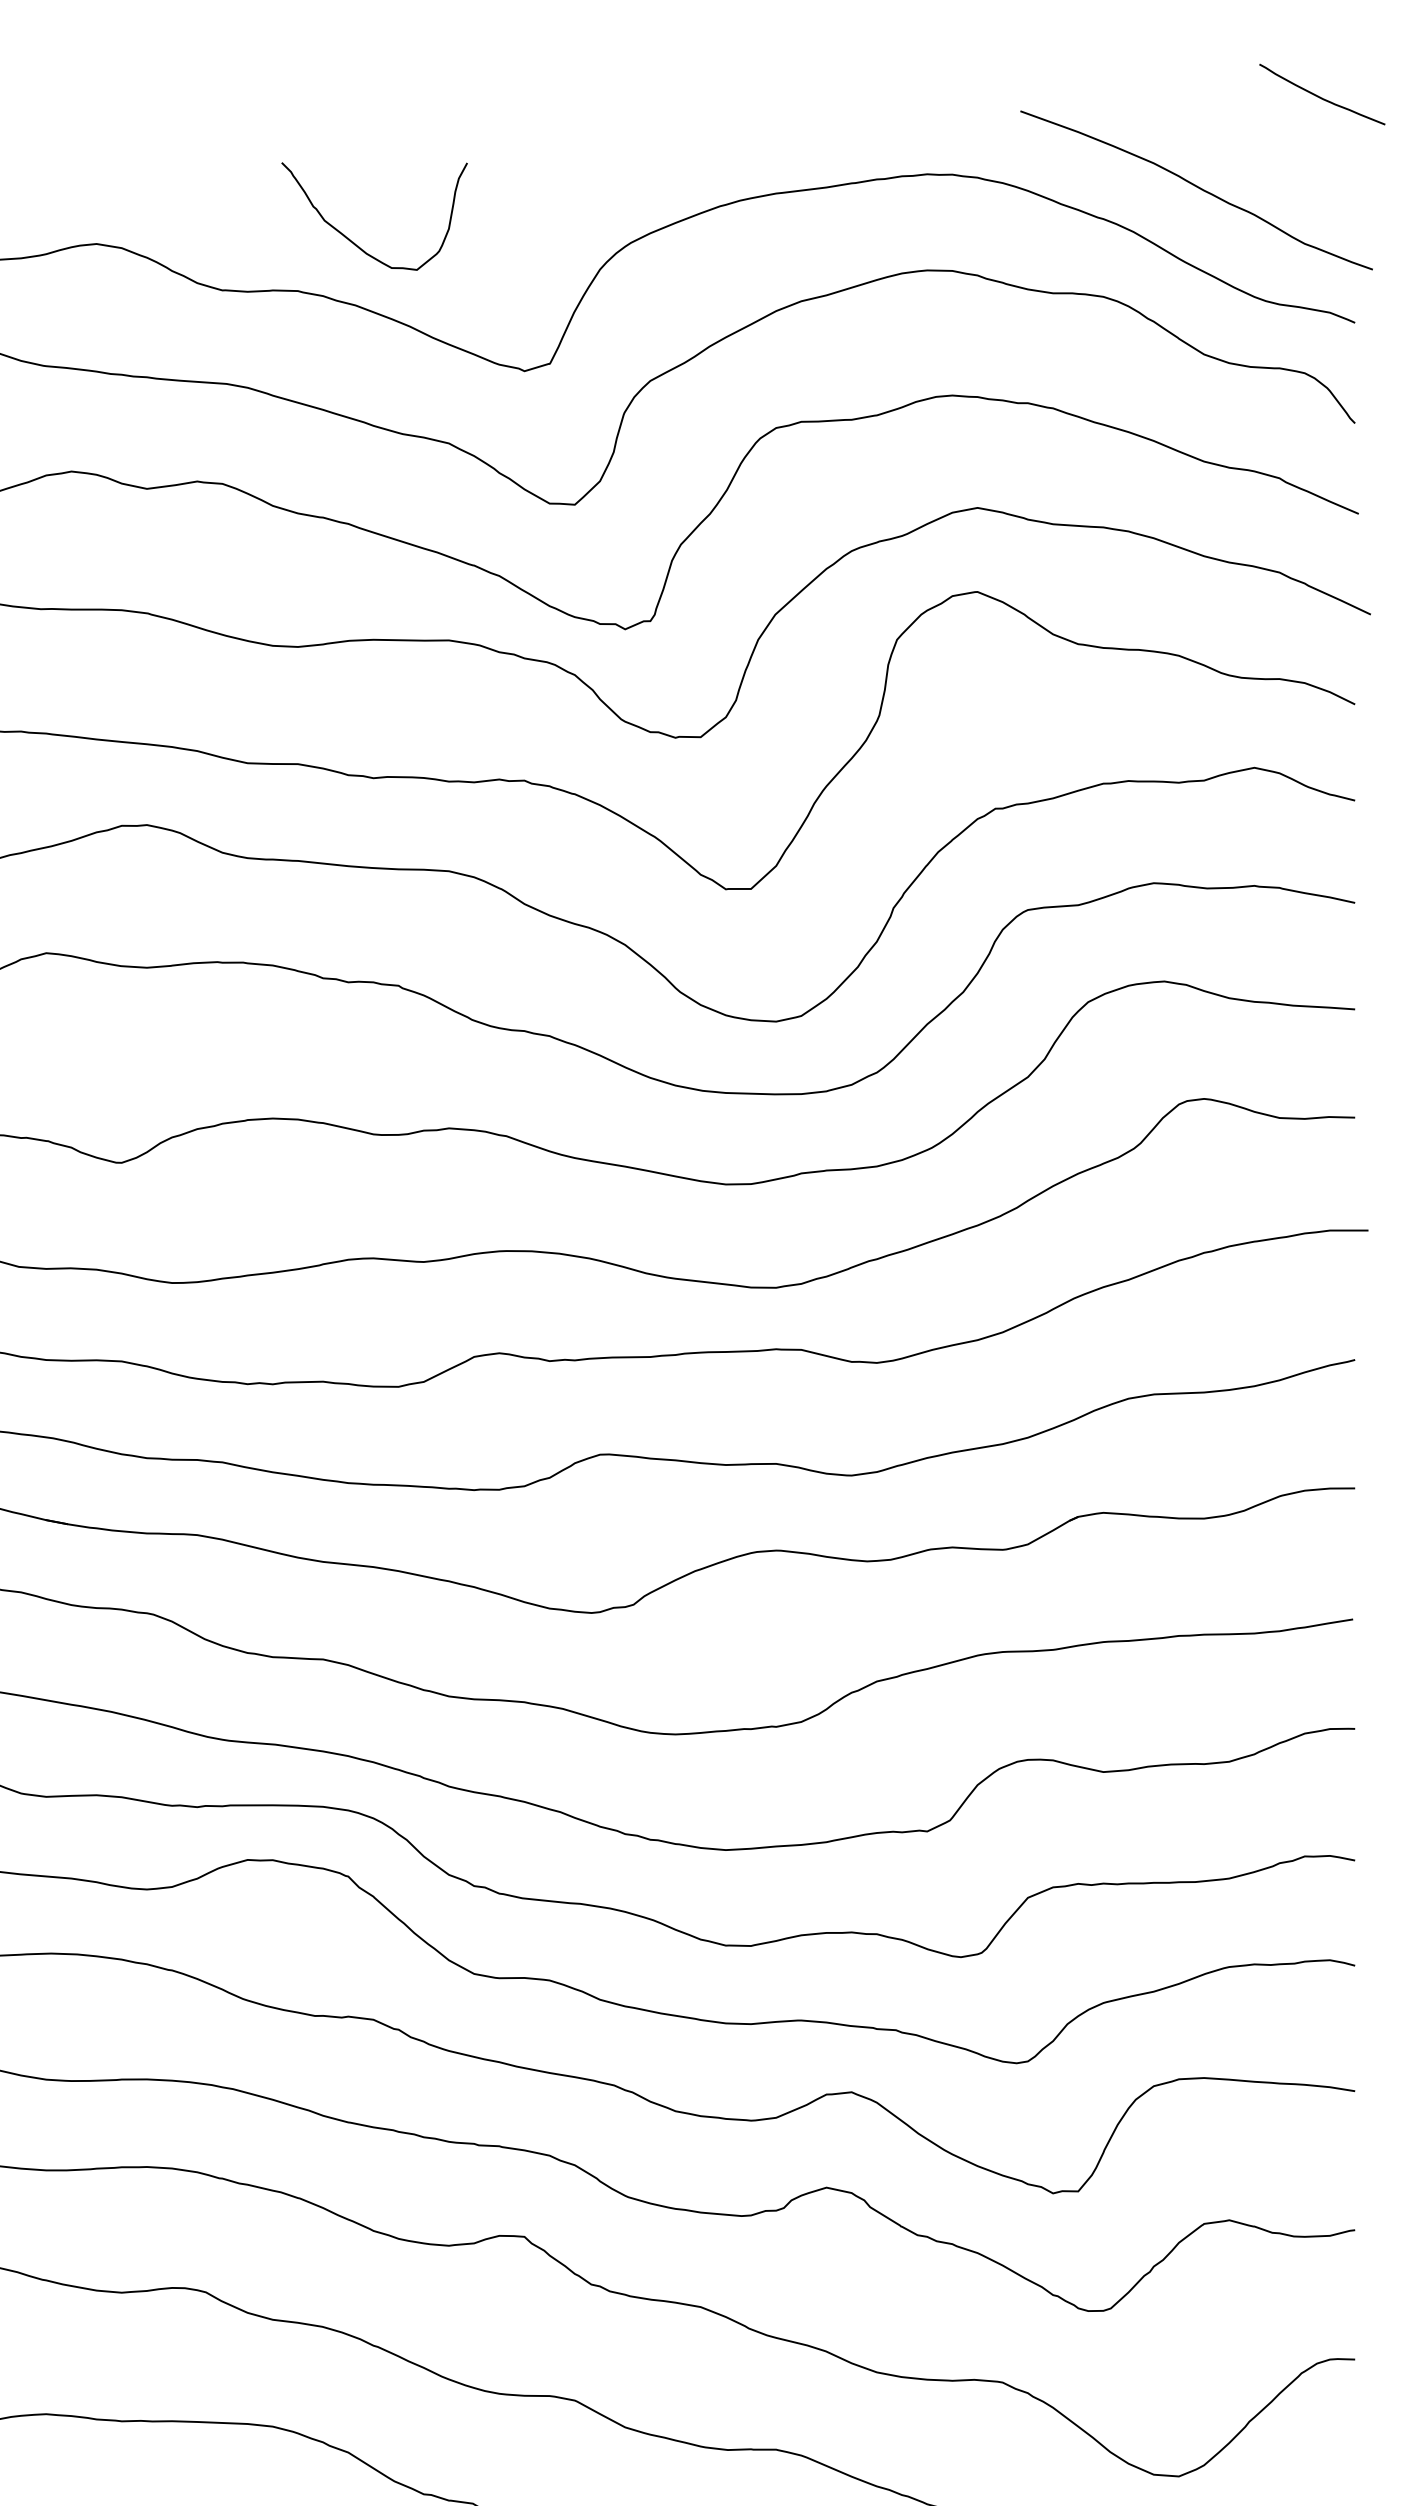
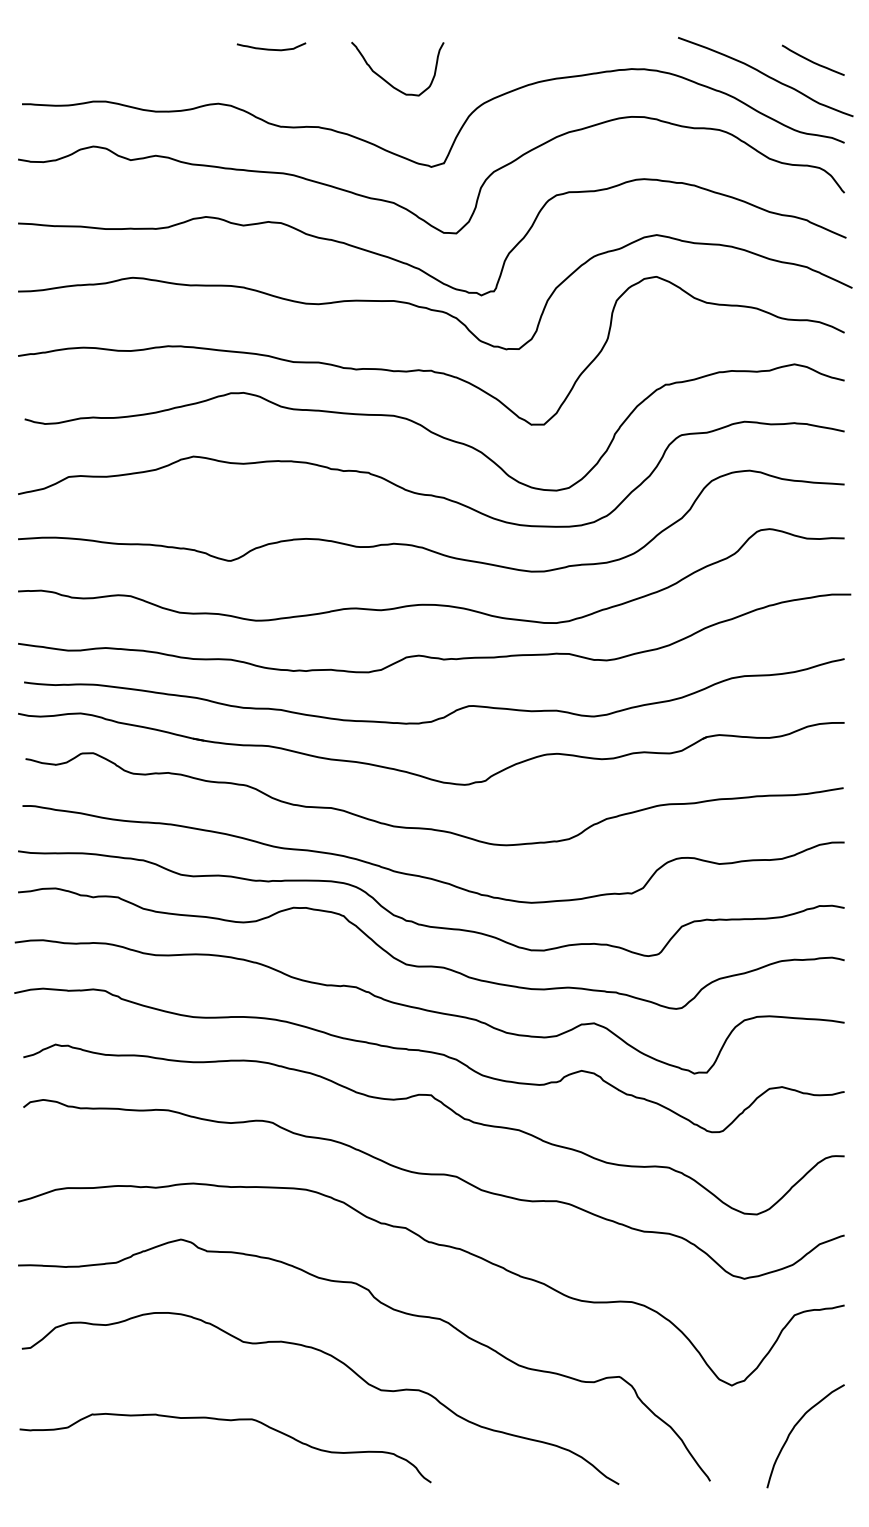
curve: (1318, 94) -> (811, 60), moved
curve: (203, 132) -> (271, 48), added
curve: (358, 243) -> (389, 82), moved

